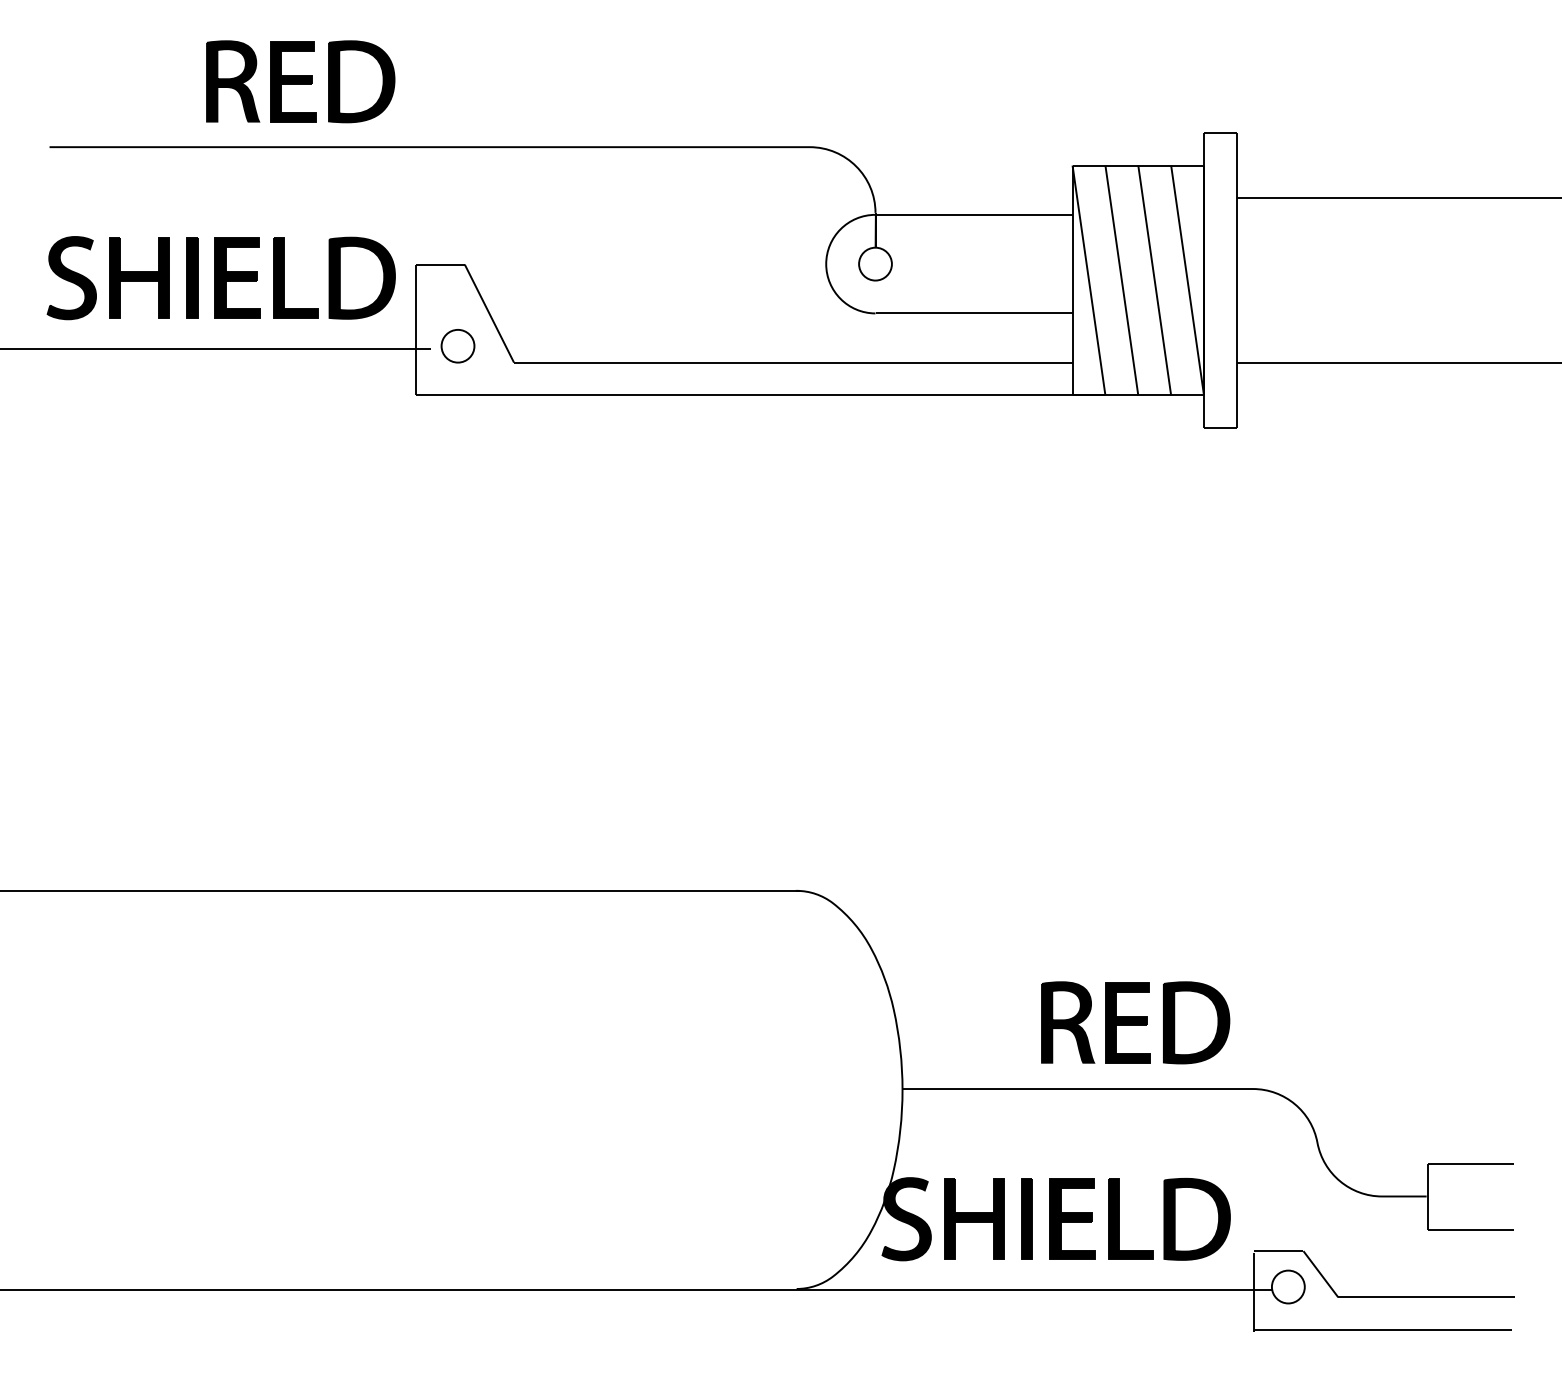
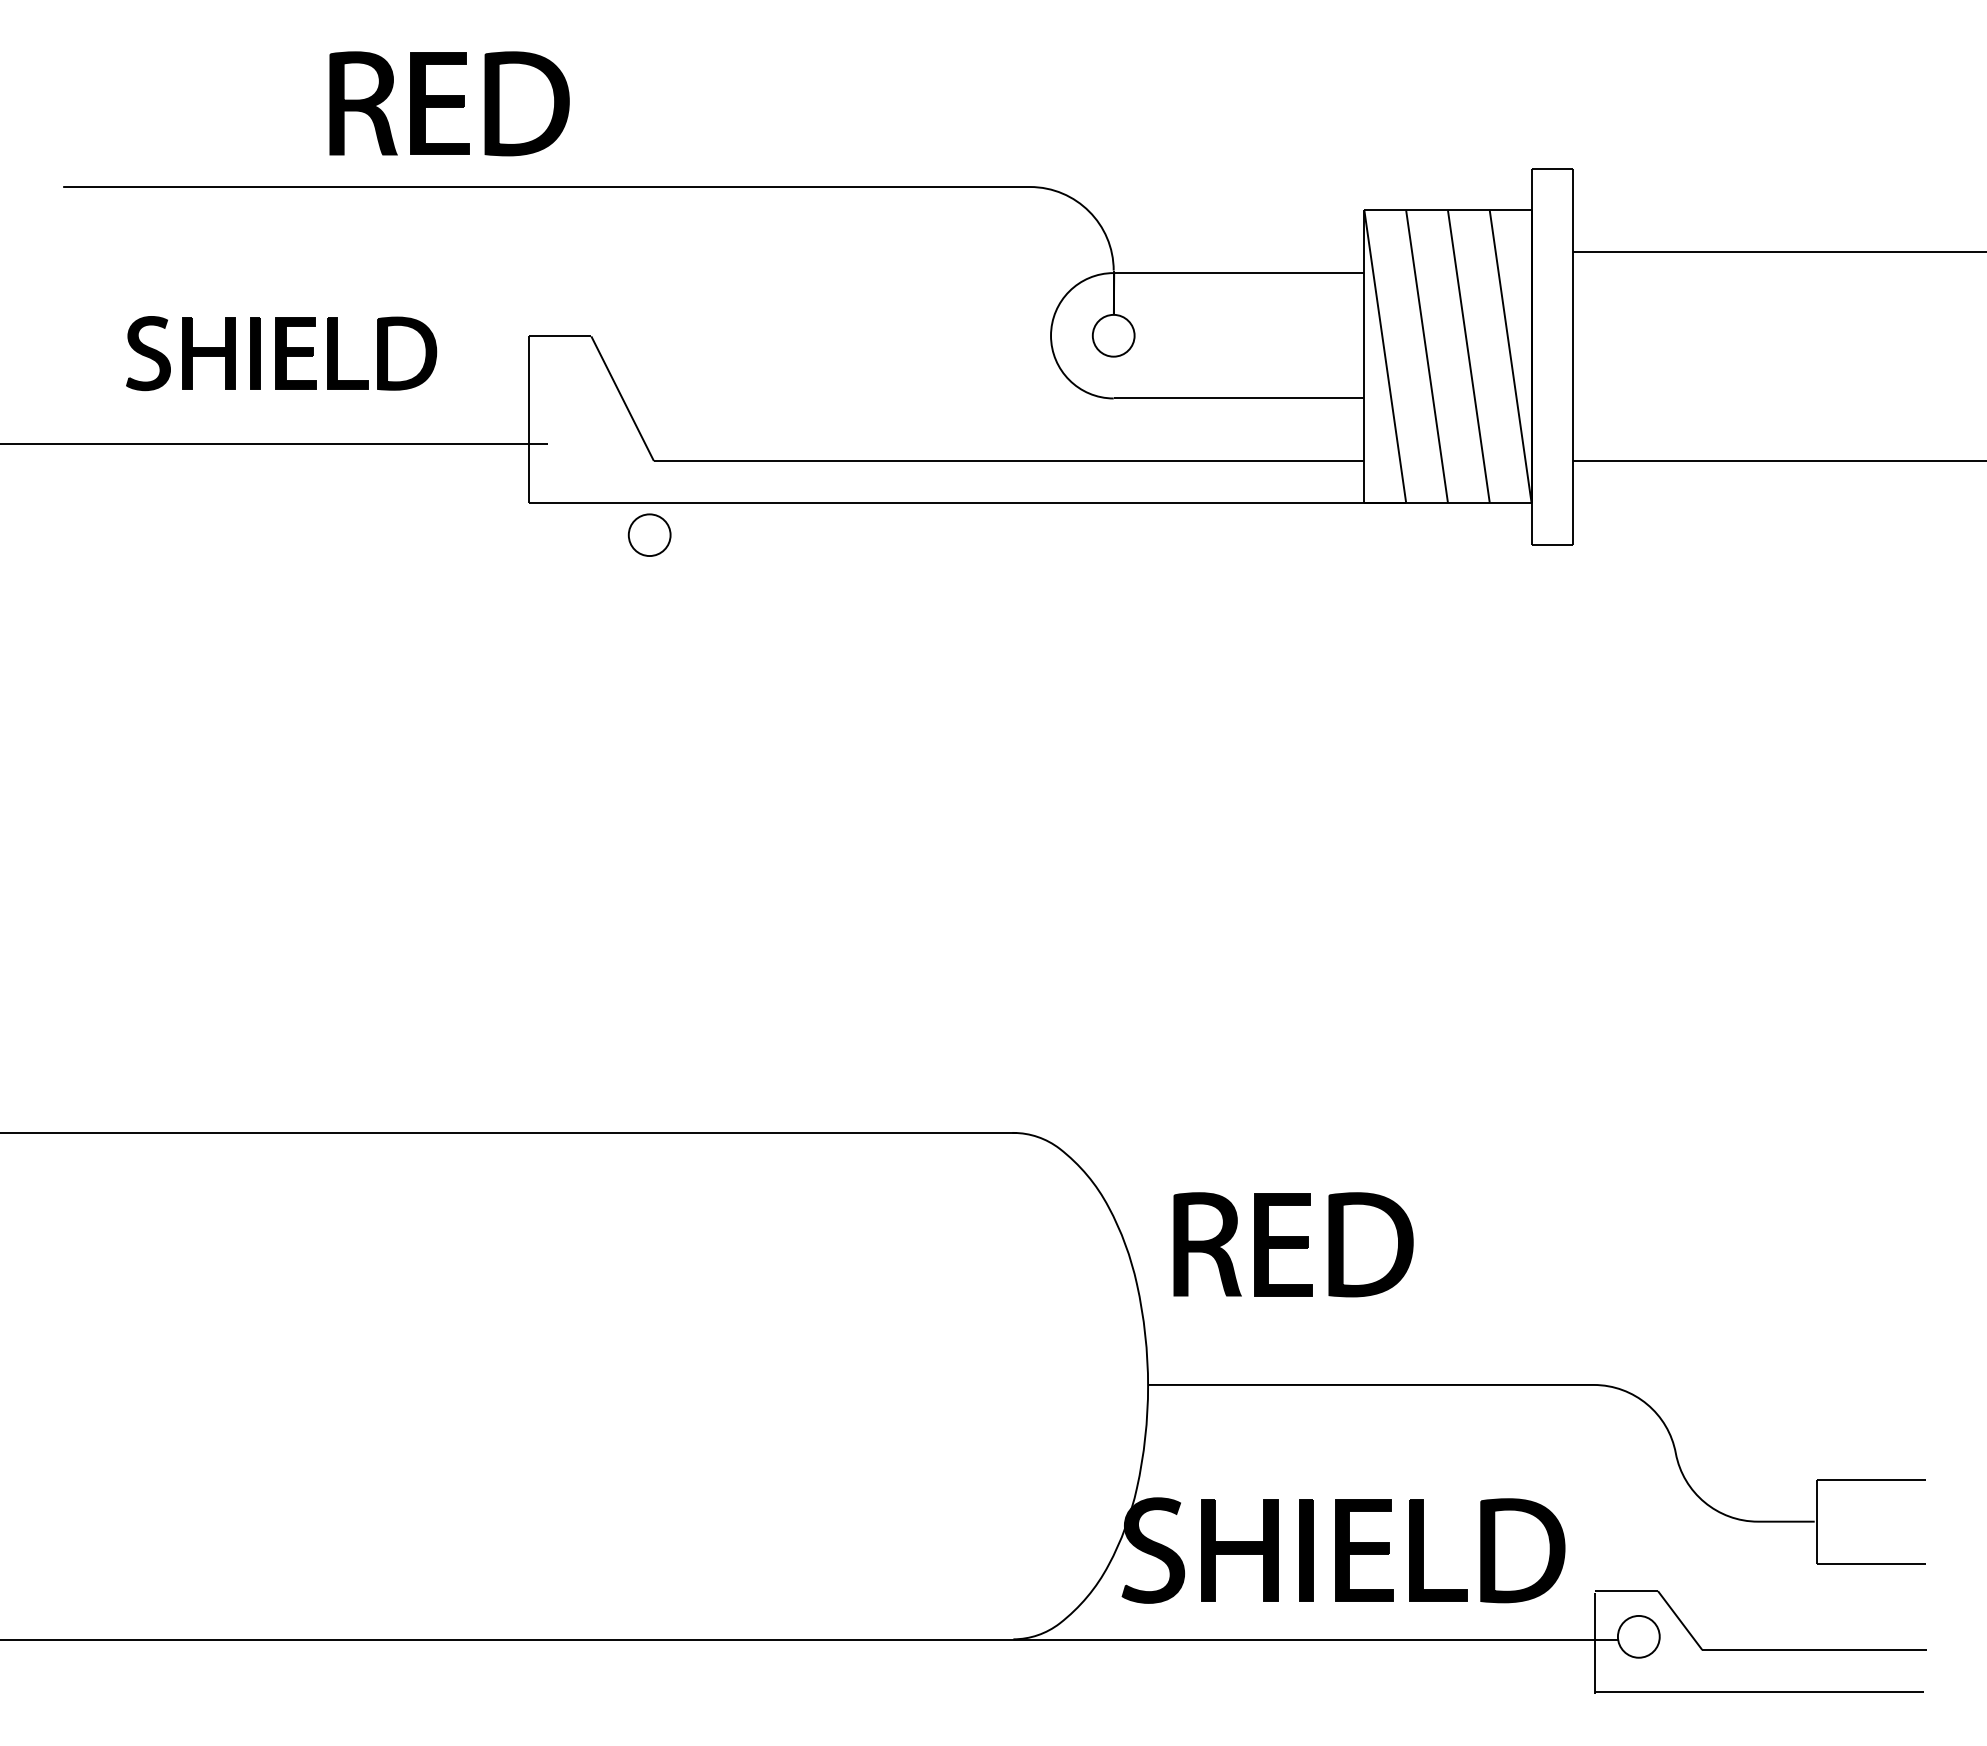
part: (300, 81) -> (449, 103), moved
part: (221, 278) -> (281, 353), size x0.7
part: (457, 345) -> (649, 534), moved
part: (1135, 1022) -> (1293, 1244), moved

